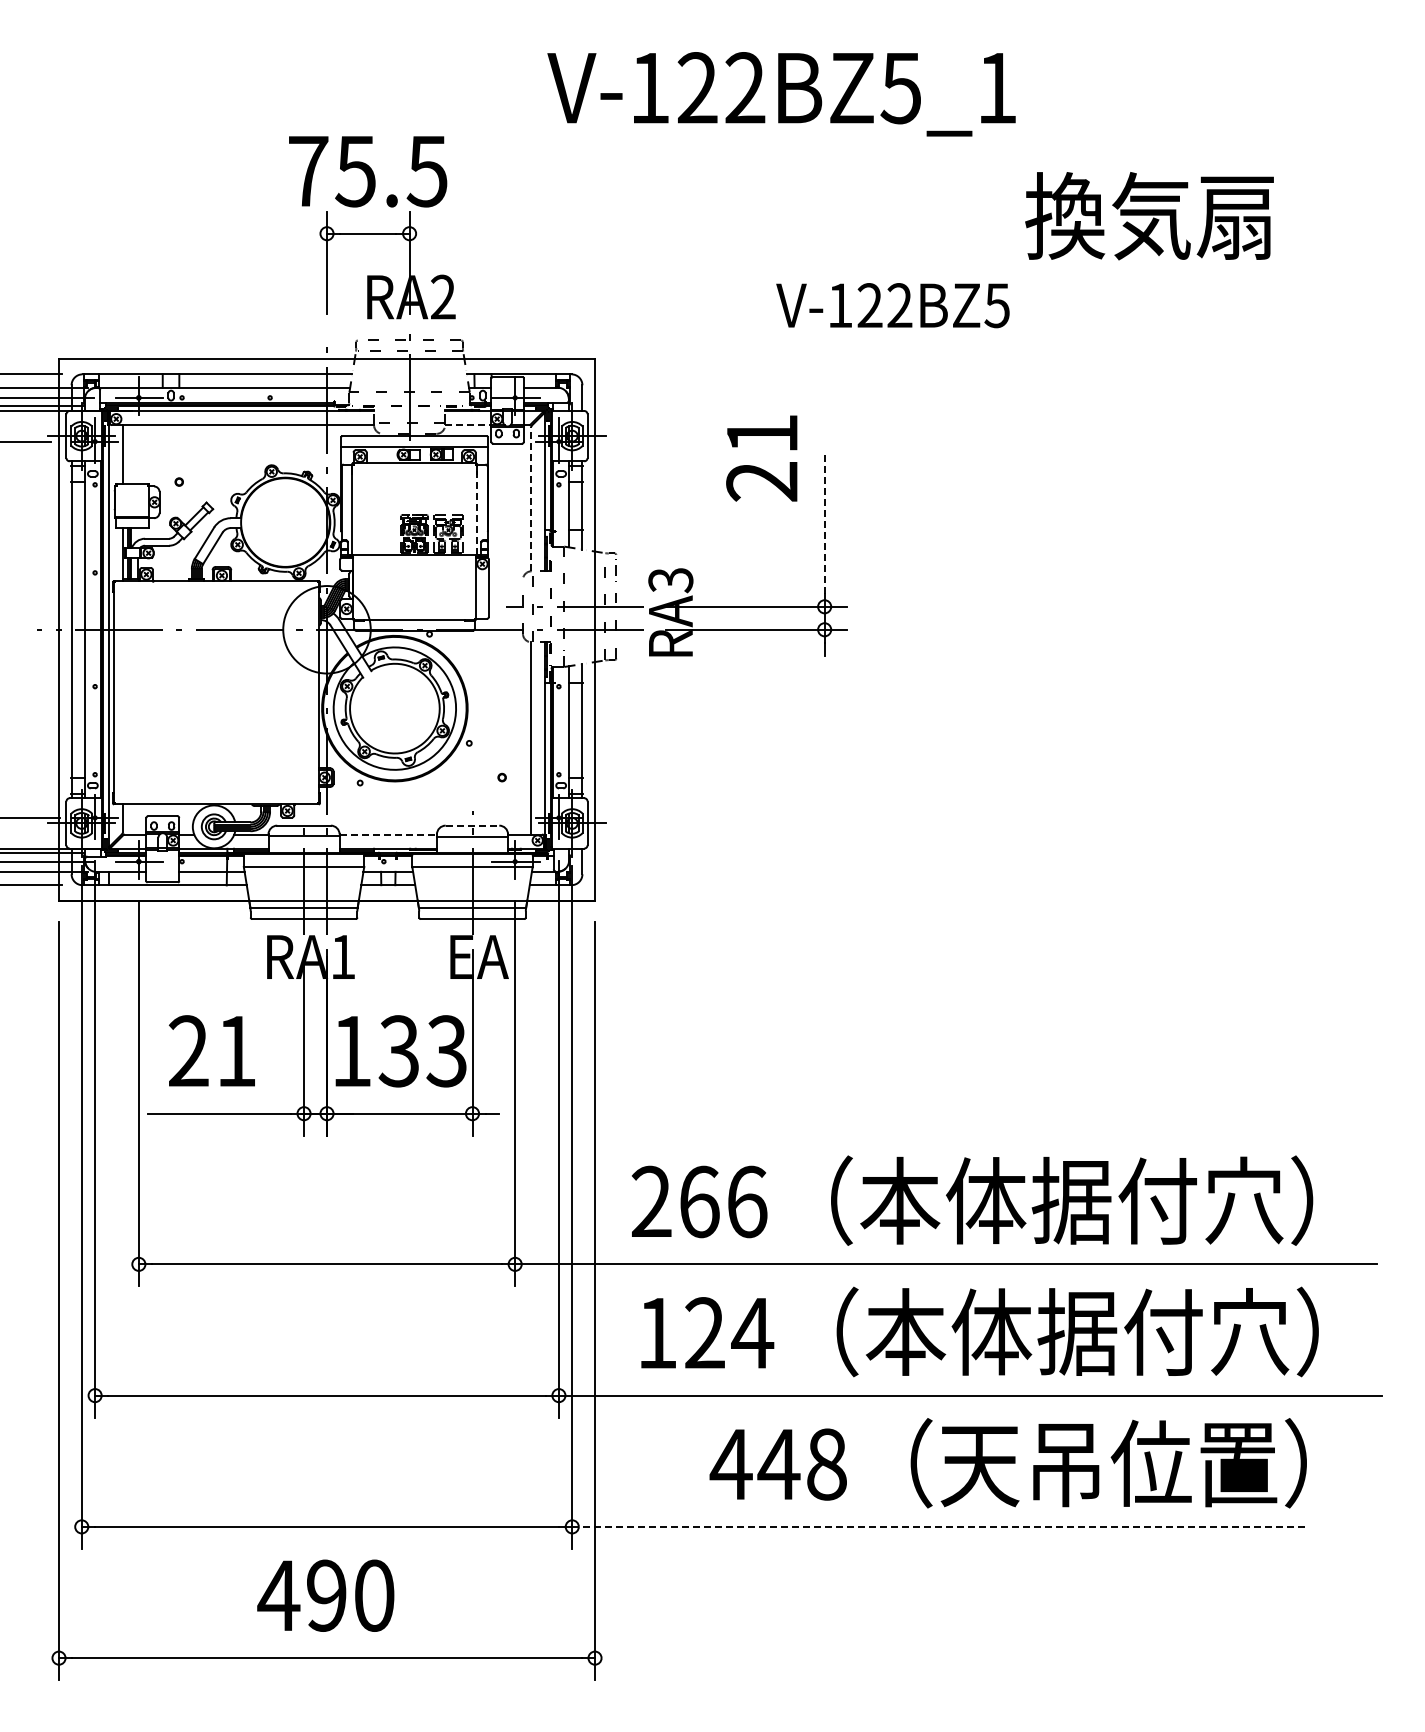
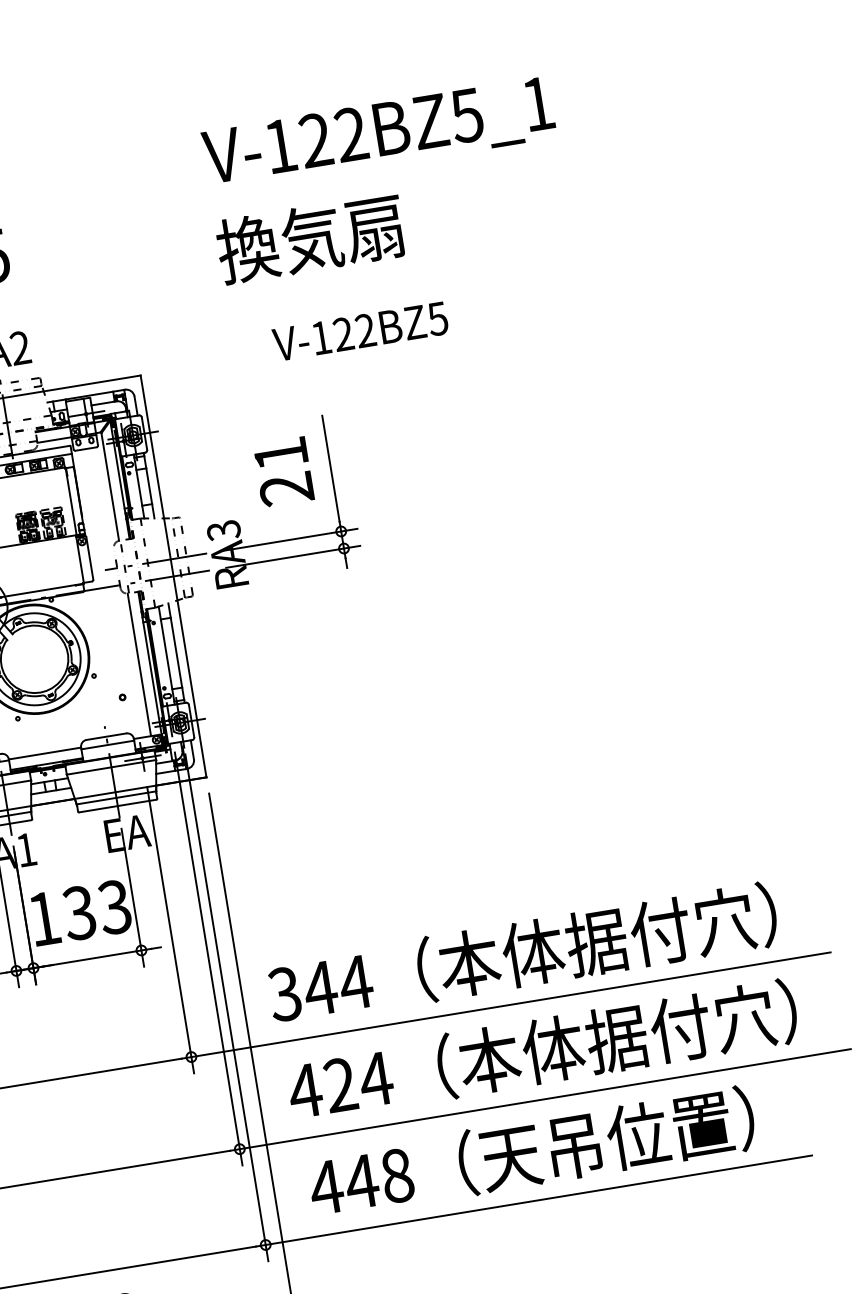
text: (781, 94) -> (379, 134), moved
text: (1149, 216) -> (310, 239), moved
text: (892, 305) -> (360, 331), moved
line: (468, 425) -> (54, 440), dashed -> solid
text: (761, 458) -> (283, 472), moved
line: (531, 498) -> (110, 486), dashed -> solid
line: (476, 509) -> (71, 501), dashed -> solid
line: (824, 521) -> (330, 468), dashed -> solid
line: (472, 825) -> (106, 736), dashed -> solid
line: (388, 834) -> (45, 753), dashed -> solid
text: (699, 1201) -> (320, 988), 266 -> 344
text: (656, 1333) -> (304, 1091), 124 -> 424
text: (1007, 1463) -> (531, 1153), moved
line: (940, 1526) -> (538, 1199), dashed -> solid

